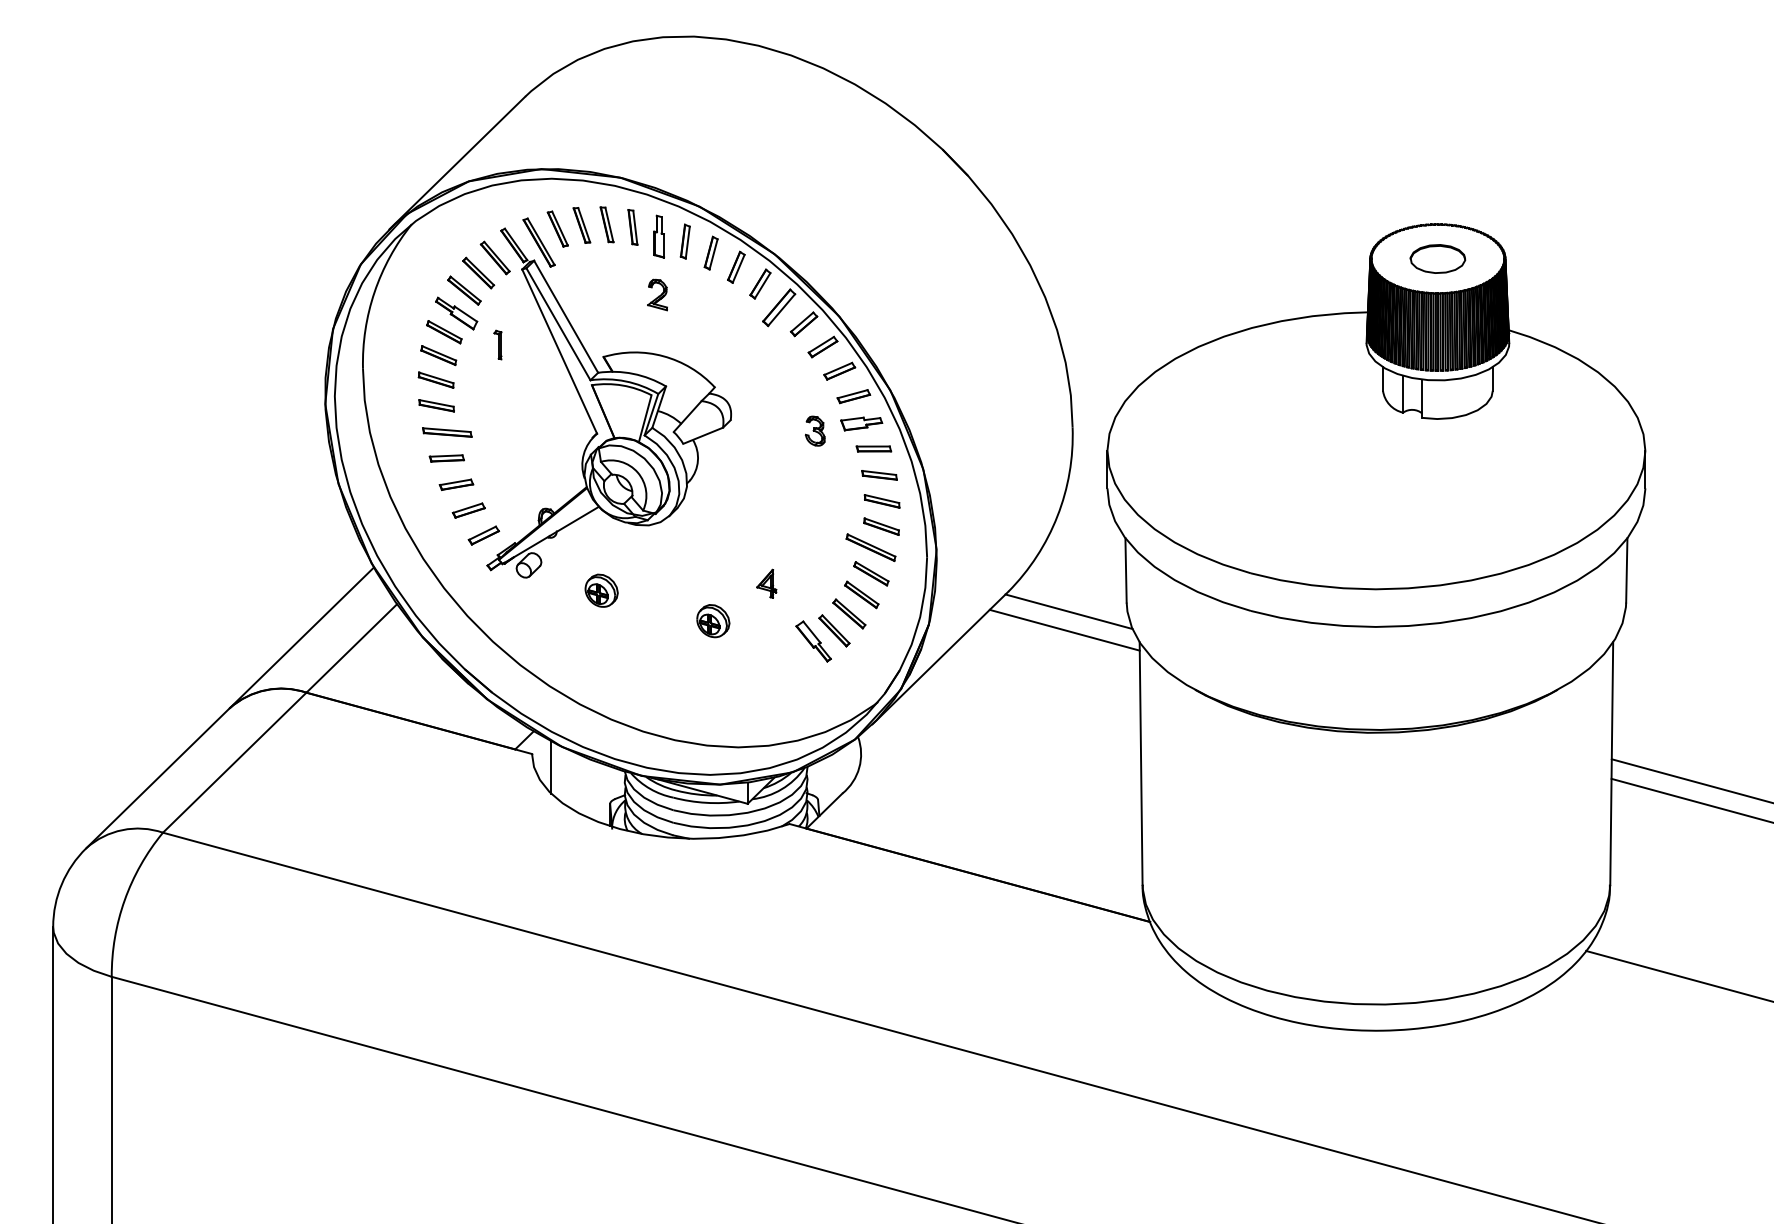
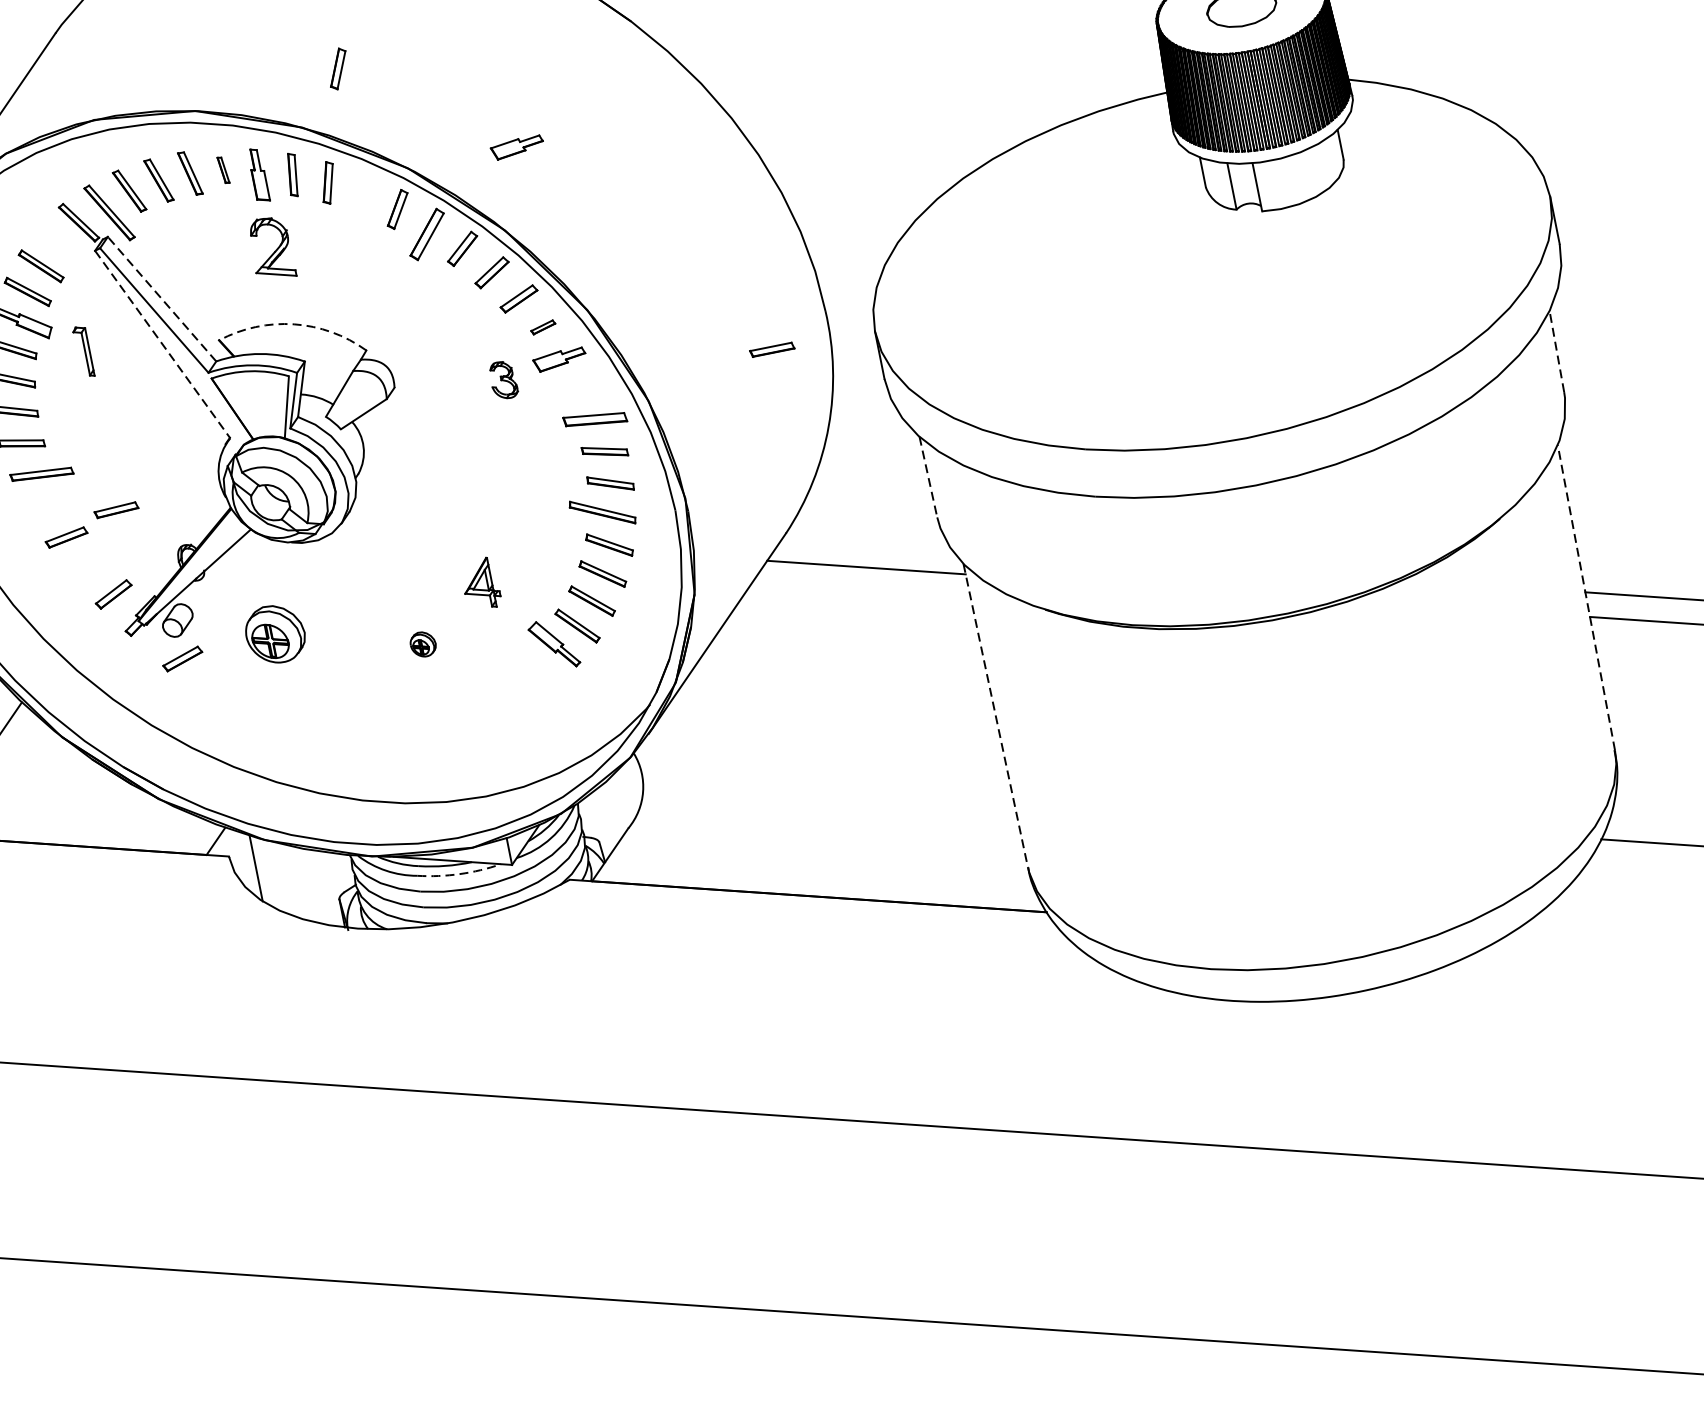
part: (632, 227) -> (222, 170), size x0.6
part: (861, 254) -> (517, 146), added
part: (494, 257) -> (57, 242), removed
part: (736, 266) -> (338, 67), moved
part: (657, 294) -> (271, 248), size x1.6
line: (566, 316) -> (162, 298), solid -> dashed
part: (497, 344) -> (82, 351), size x1.4
line: (559, 352) -> (162, 345), solid -> dashed
arc: (663, 356) -> (294, 324), solid -> dashed
part: (853, 396) -> (542, 327), size x0.6
part: (873, 448) -> (771, 349), moved
part: (446, 458) -> (115, 510), moved
part: (879, 475) -> (595, 419), size x1.4
part: (468, 510) -> (182, 658), moved
line: (1626, 569) -> (1556, 350), solid -> dashed
line: (1126, 570) -> (928, 477), solid -> dashed
part: (766, 583) -> (480, 583), size x1.4
part: (601, 590) -> (275, 633), size x1.4
line: (1068, 611) -> (866, 543), removed
part: (713, 621) -> (423, 644), size x0.6
line: (1611, 763) -> (1586, 597), solid -> dashed
line: (1141, 764) -> (996, 716), solid -> dashed
arc: (706, 802) -> (460, 873), solid -> dashed

